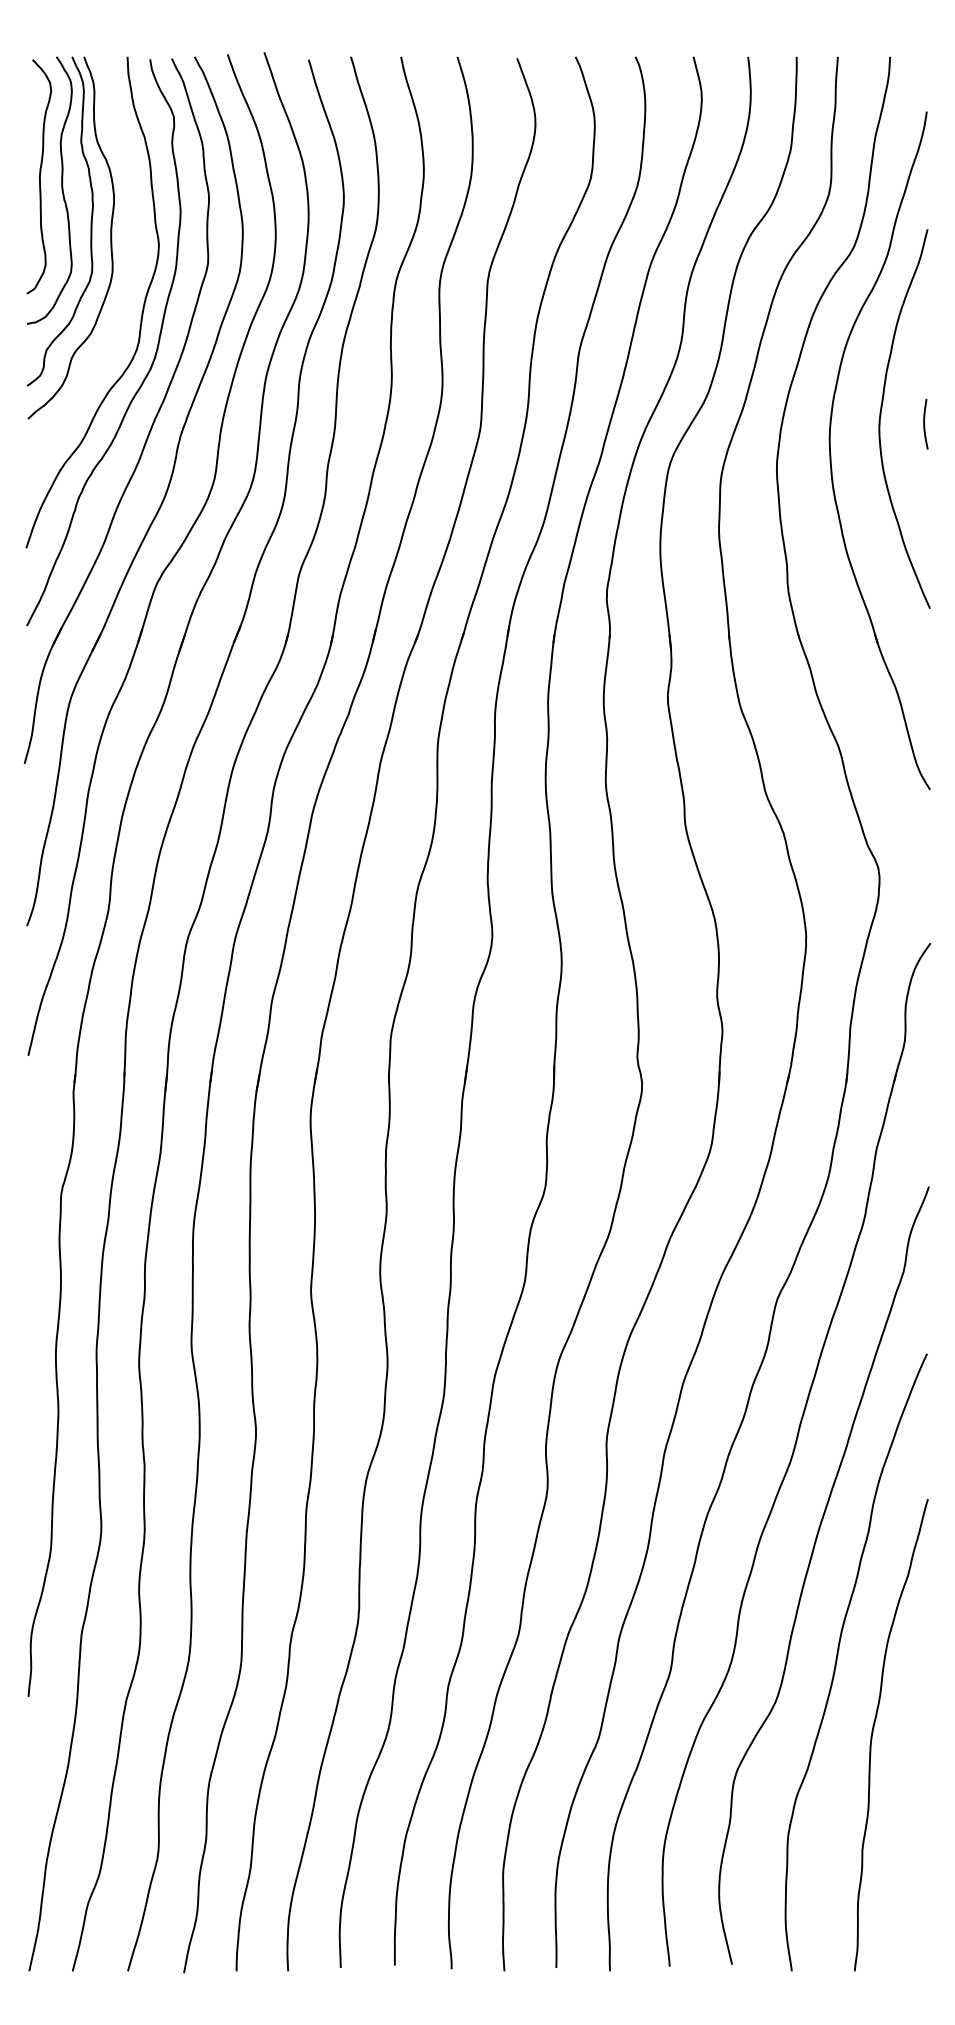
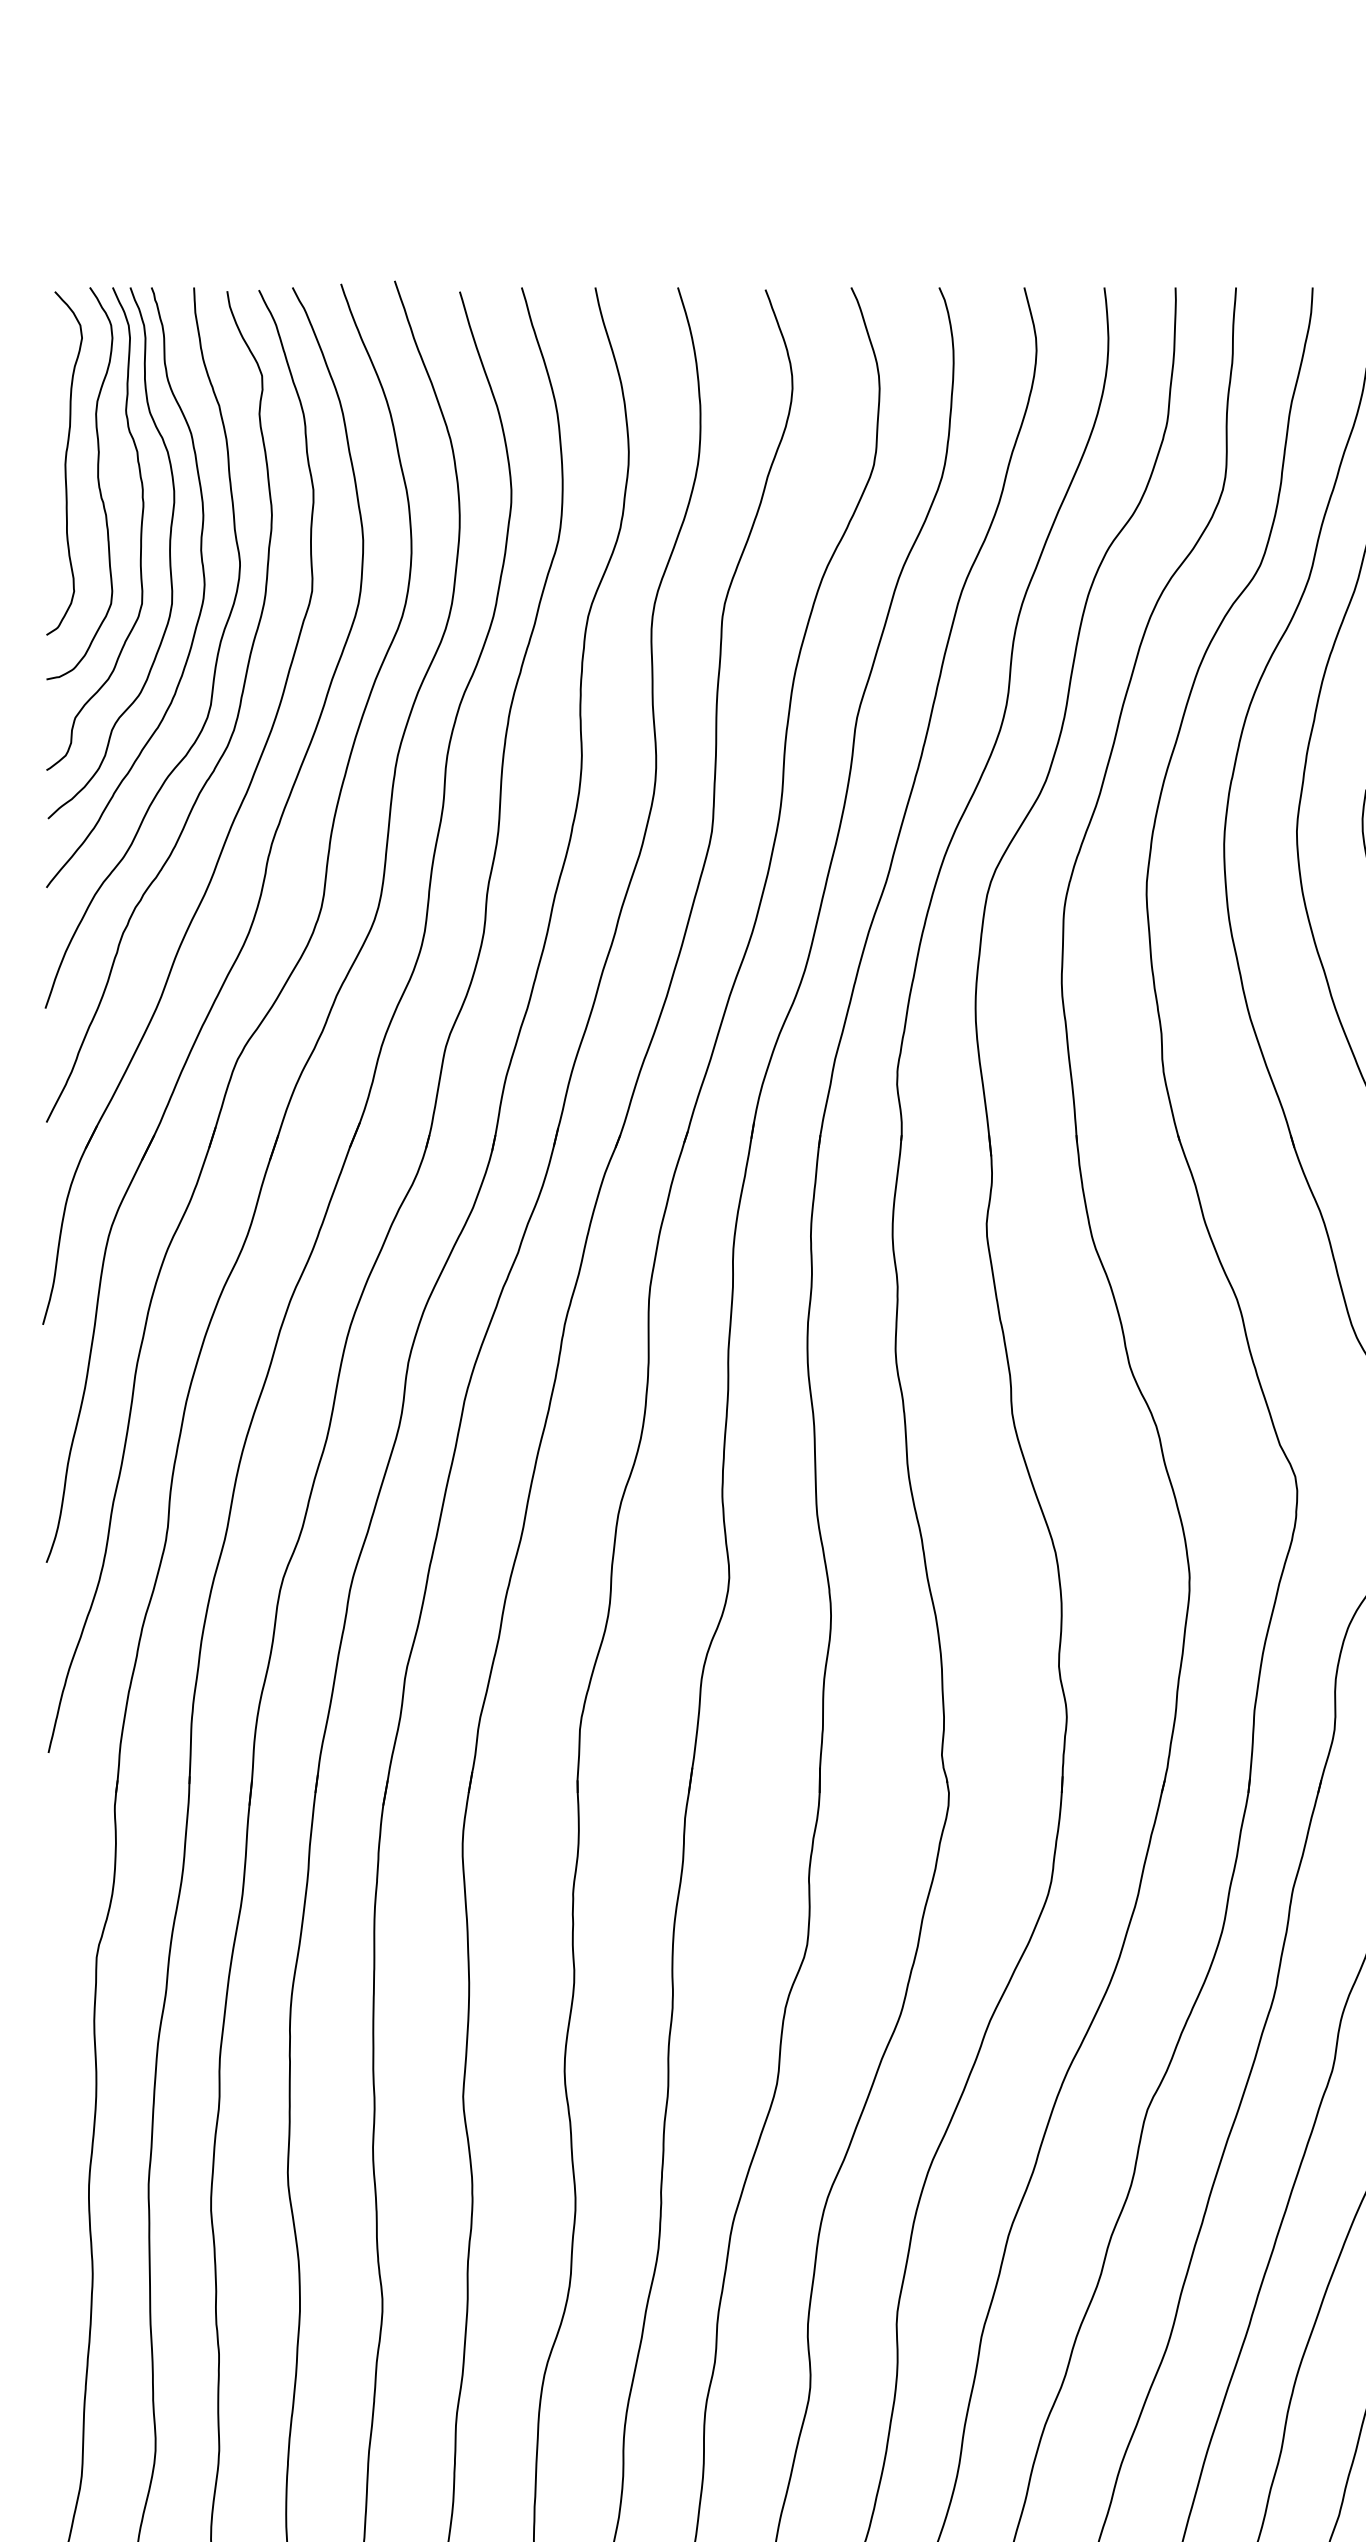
curve: (132, 270) -> (201, 600), added

